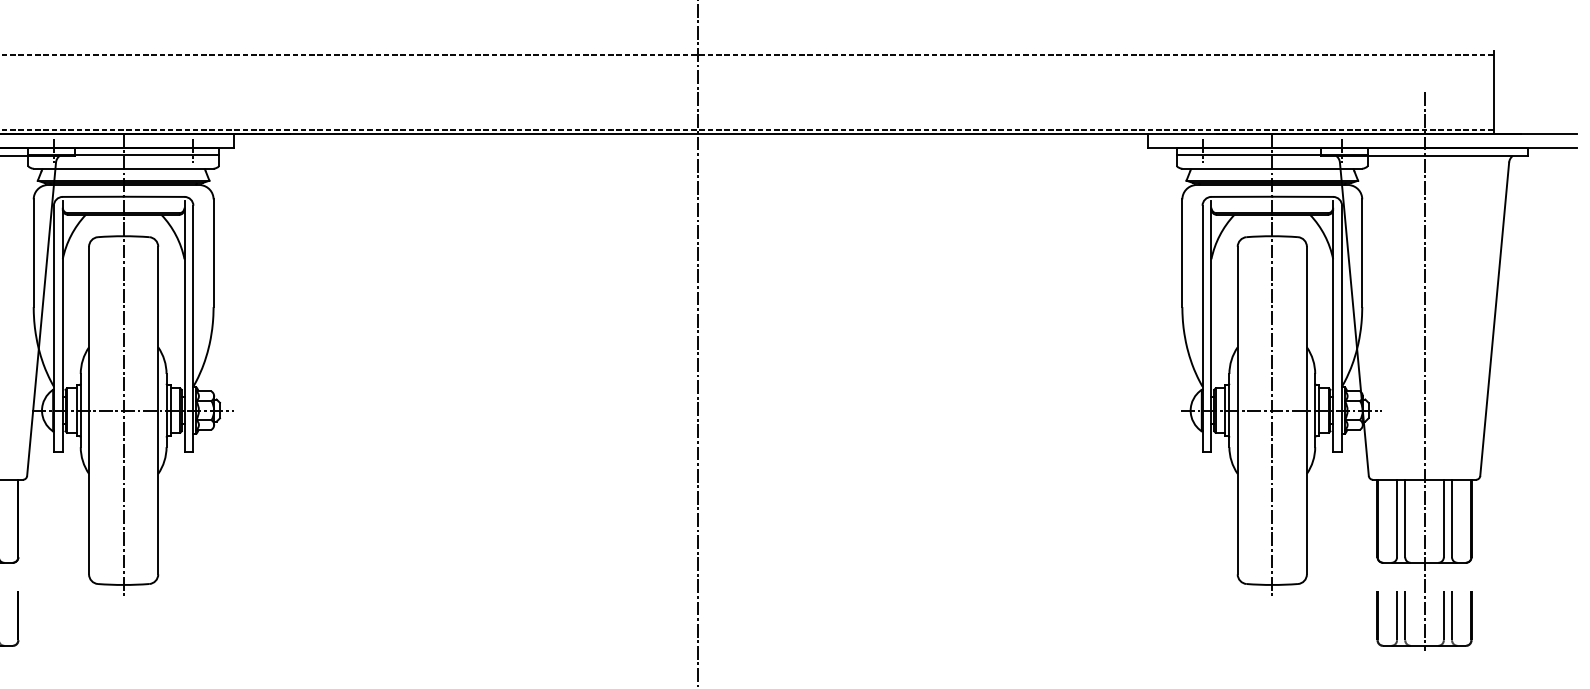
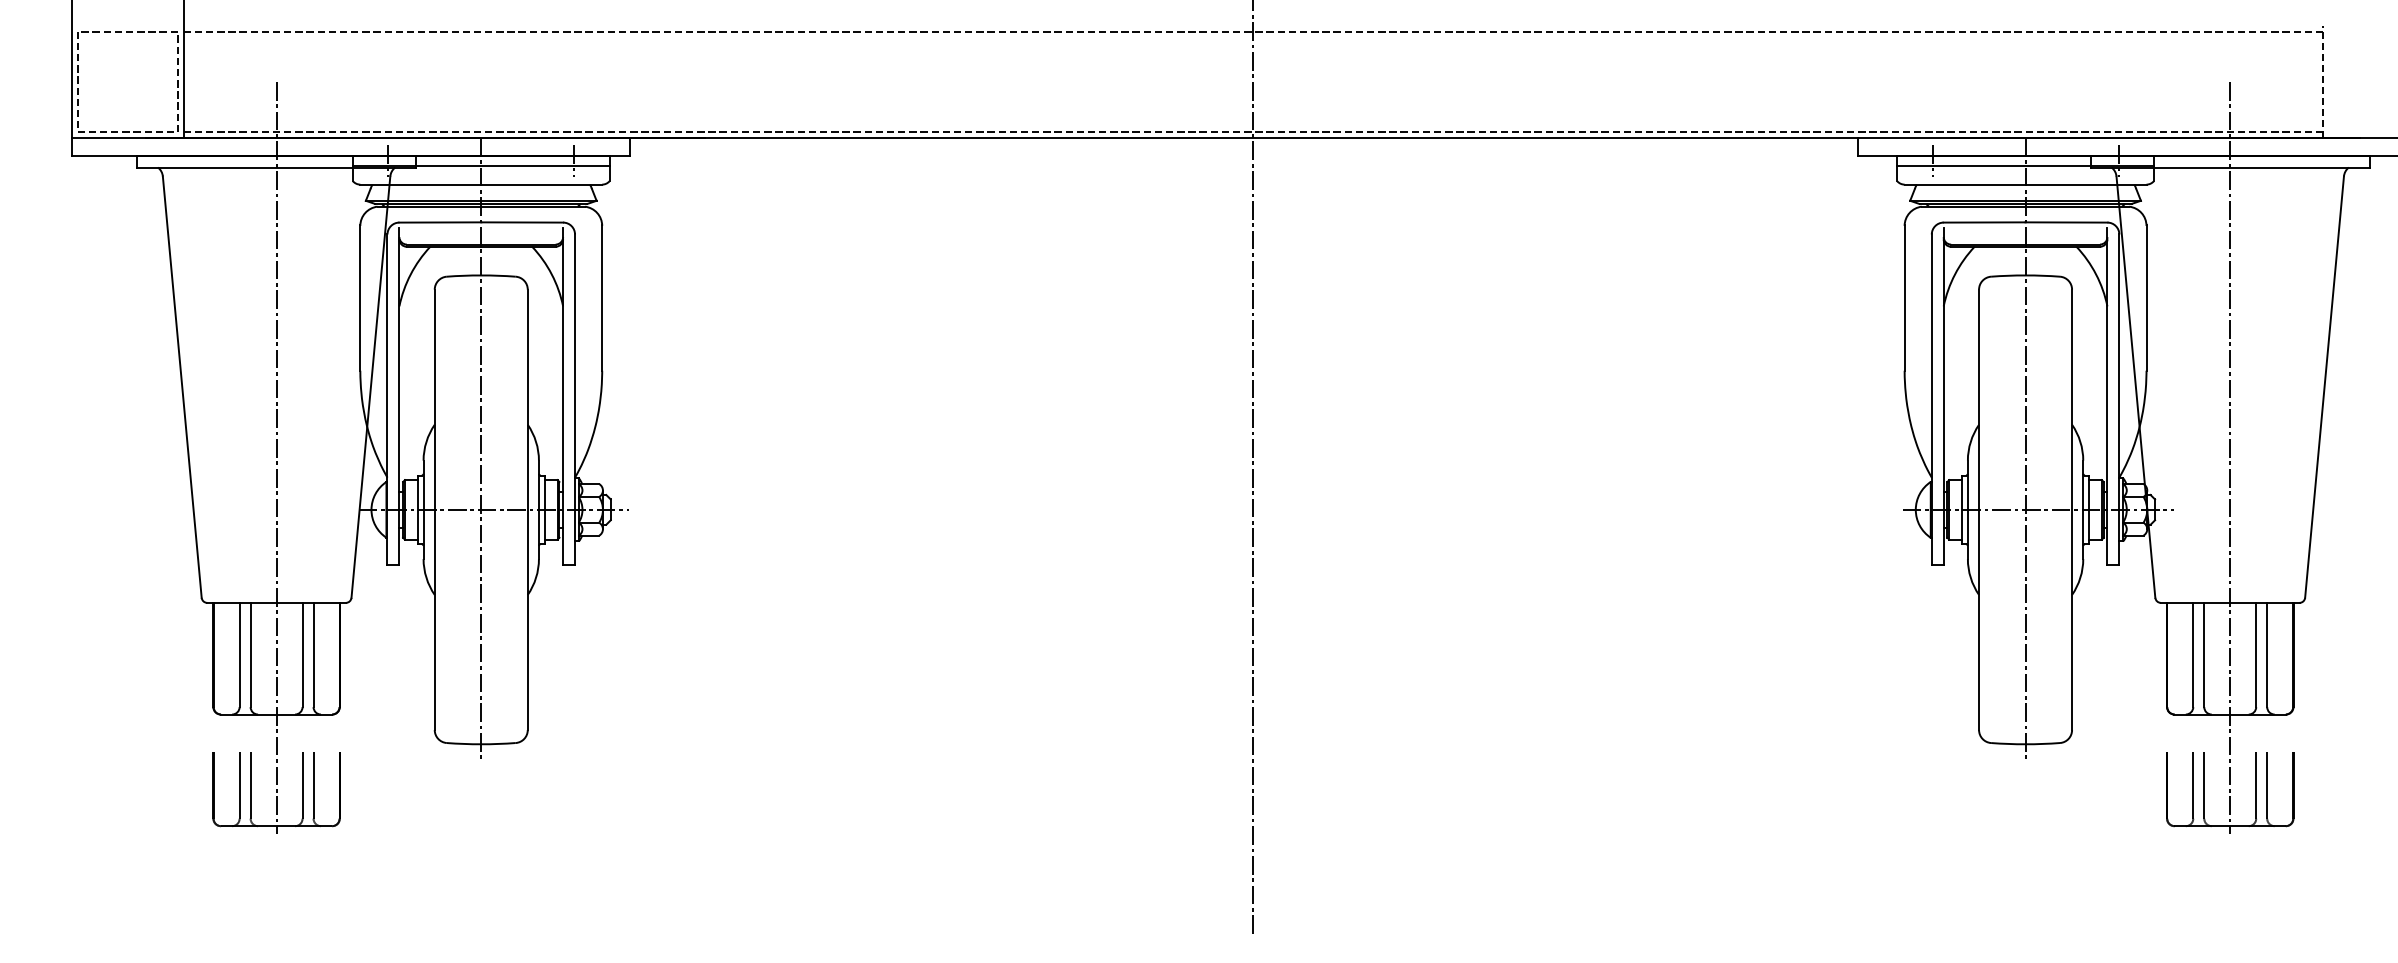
line: (1493, 91) -> (2323, 81), solid -> dashed

